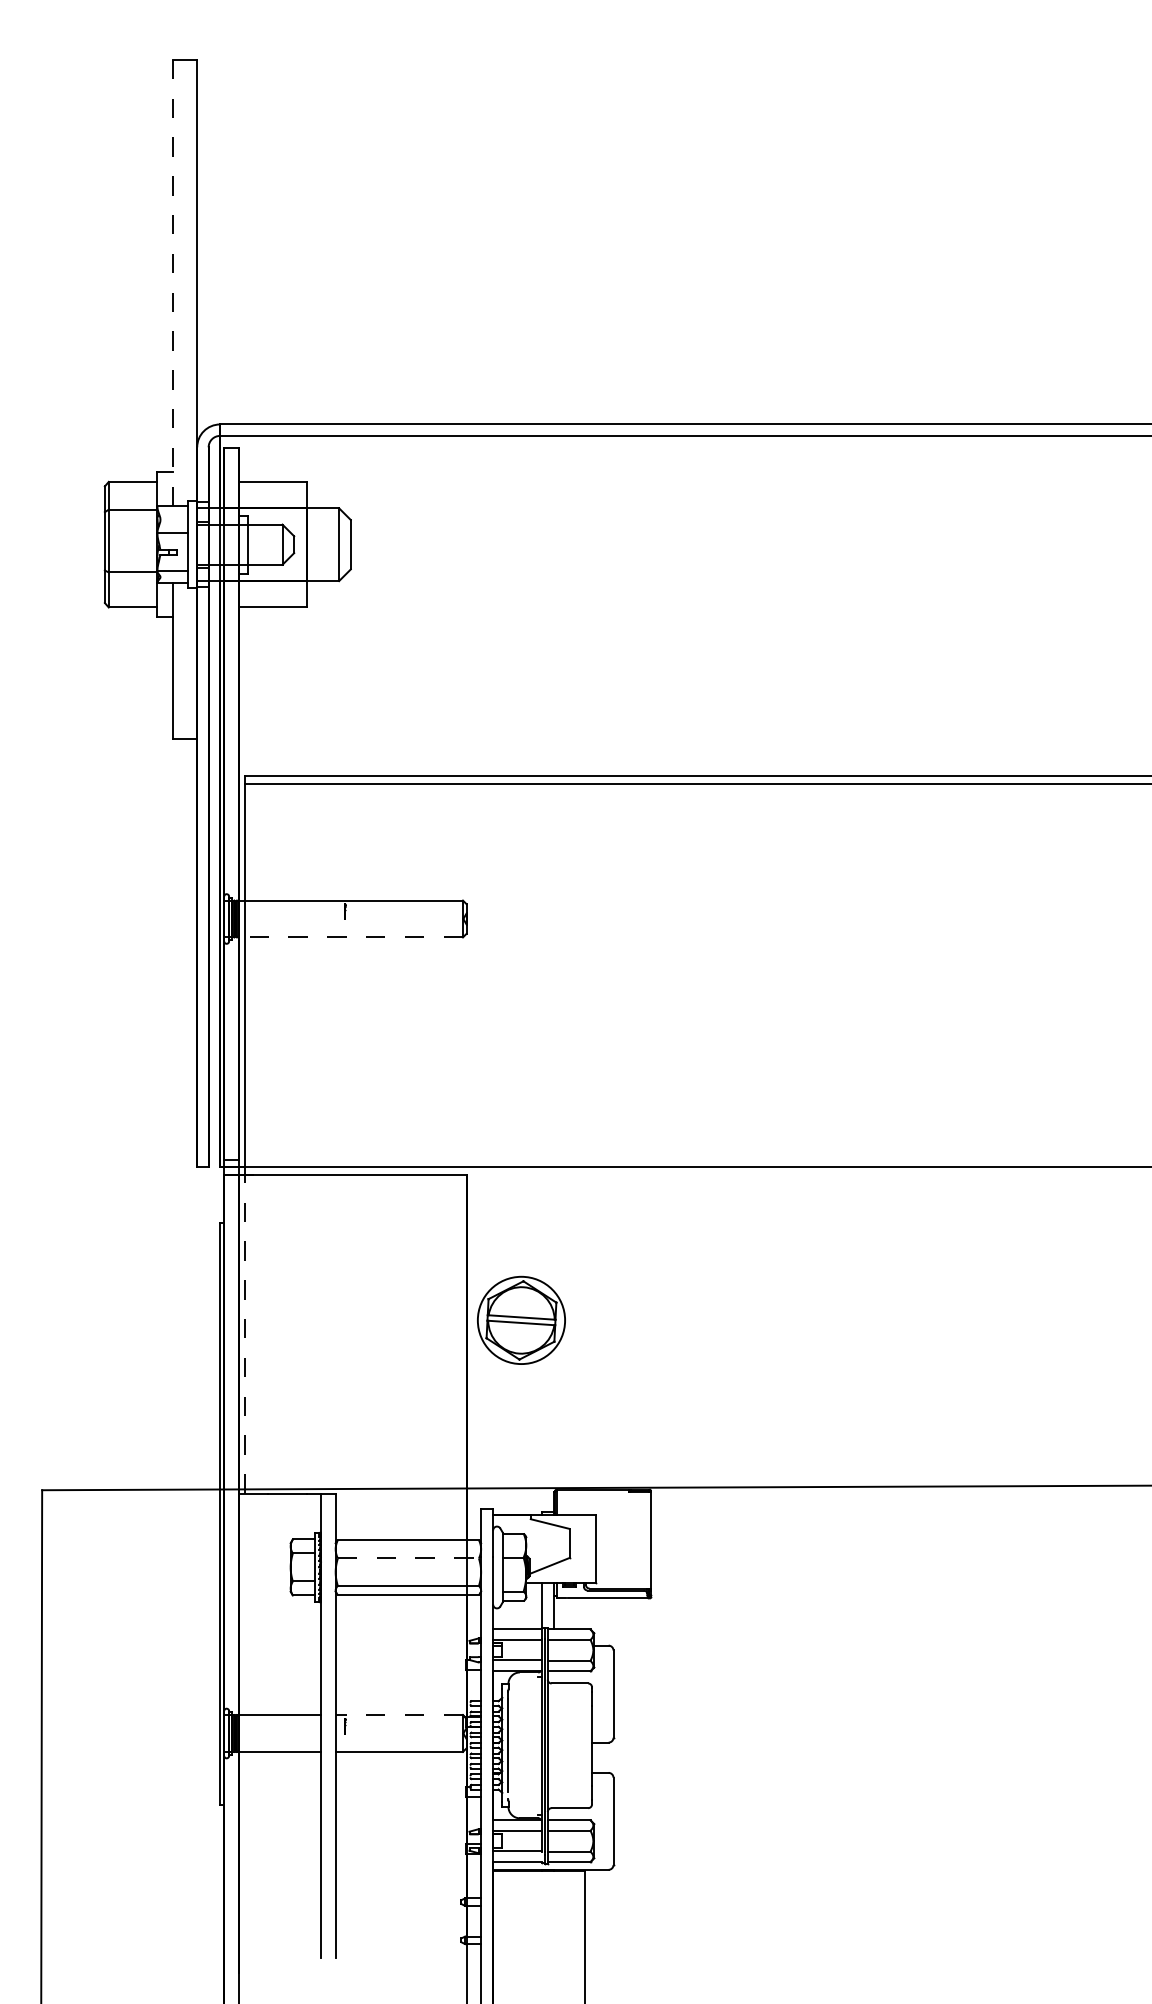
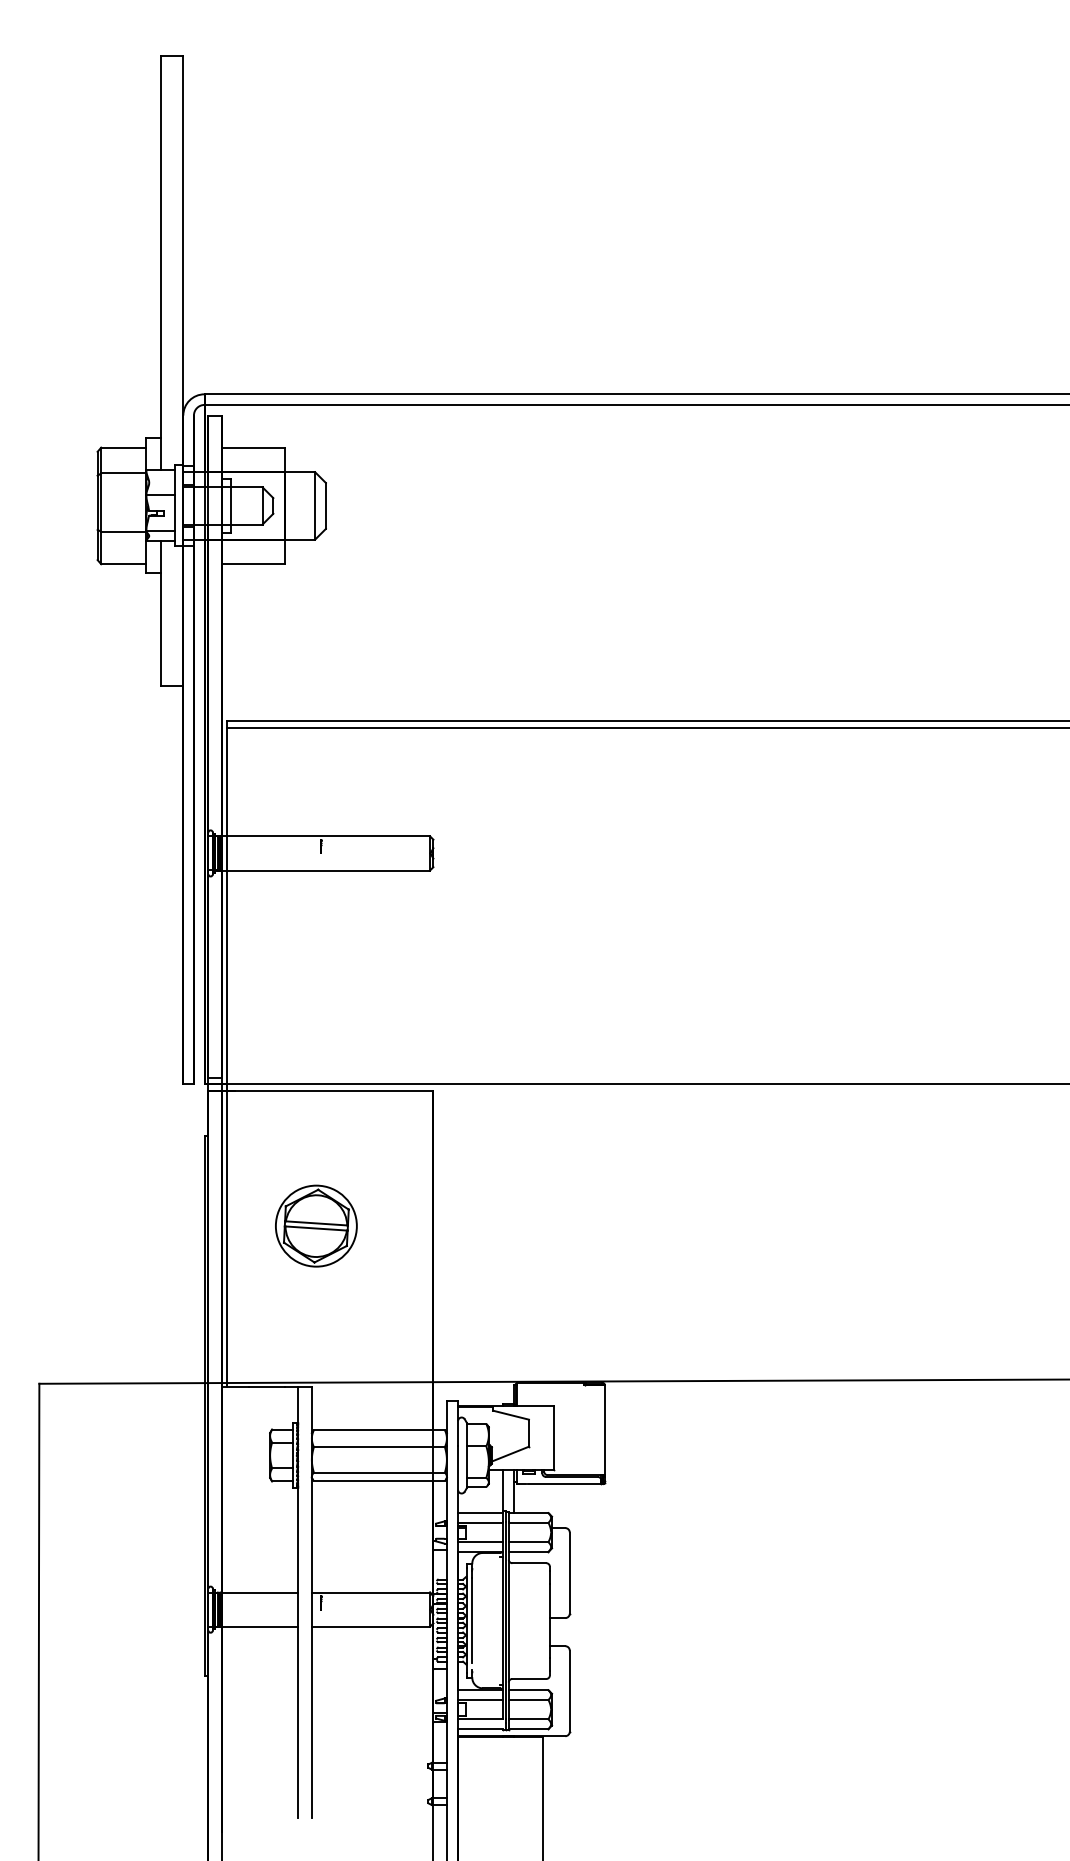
line: (173, 283) -> (161, 263), dashed -> solid
line: (350, 937) -> (325, 870), dashed -> solid
part: (521, 1319) -> (316, 1225), moved
line: (244, 1334) -> (227, 1239), dashed -> solid
line: (408, 1558) -> (379, 1447), dashed -> solid
line: (398, 1715) -> (370, 1592), dashed -> solid

